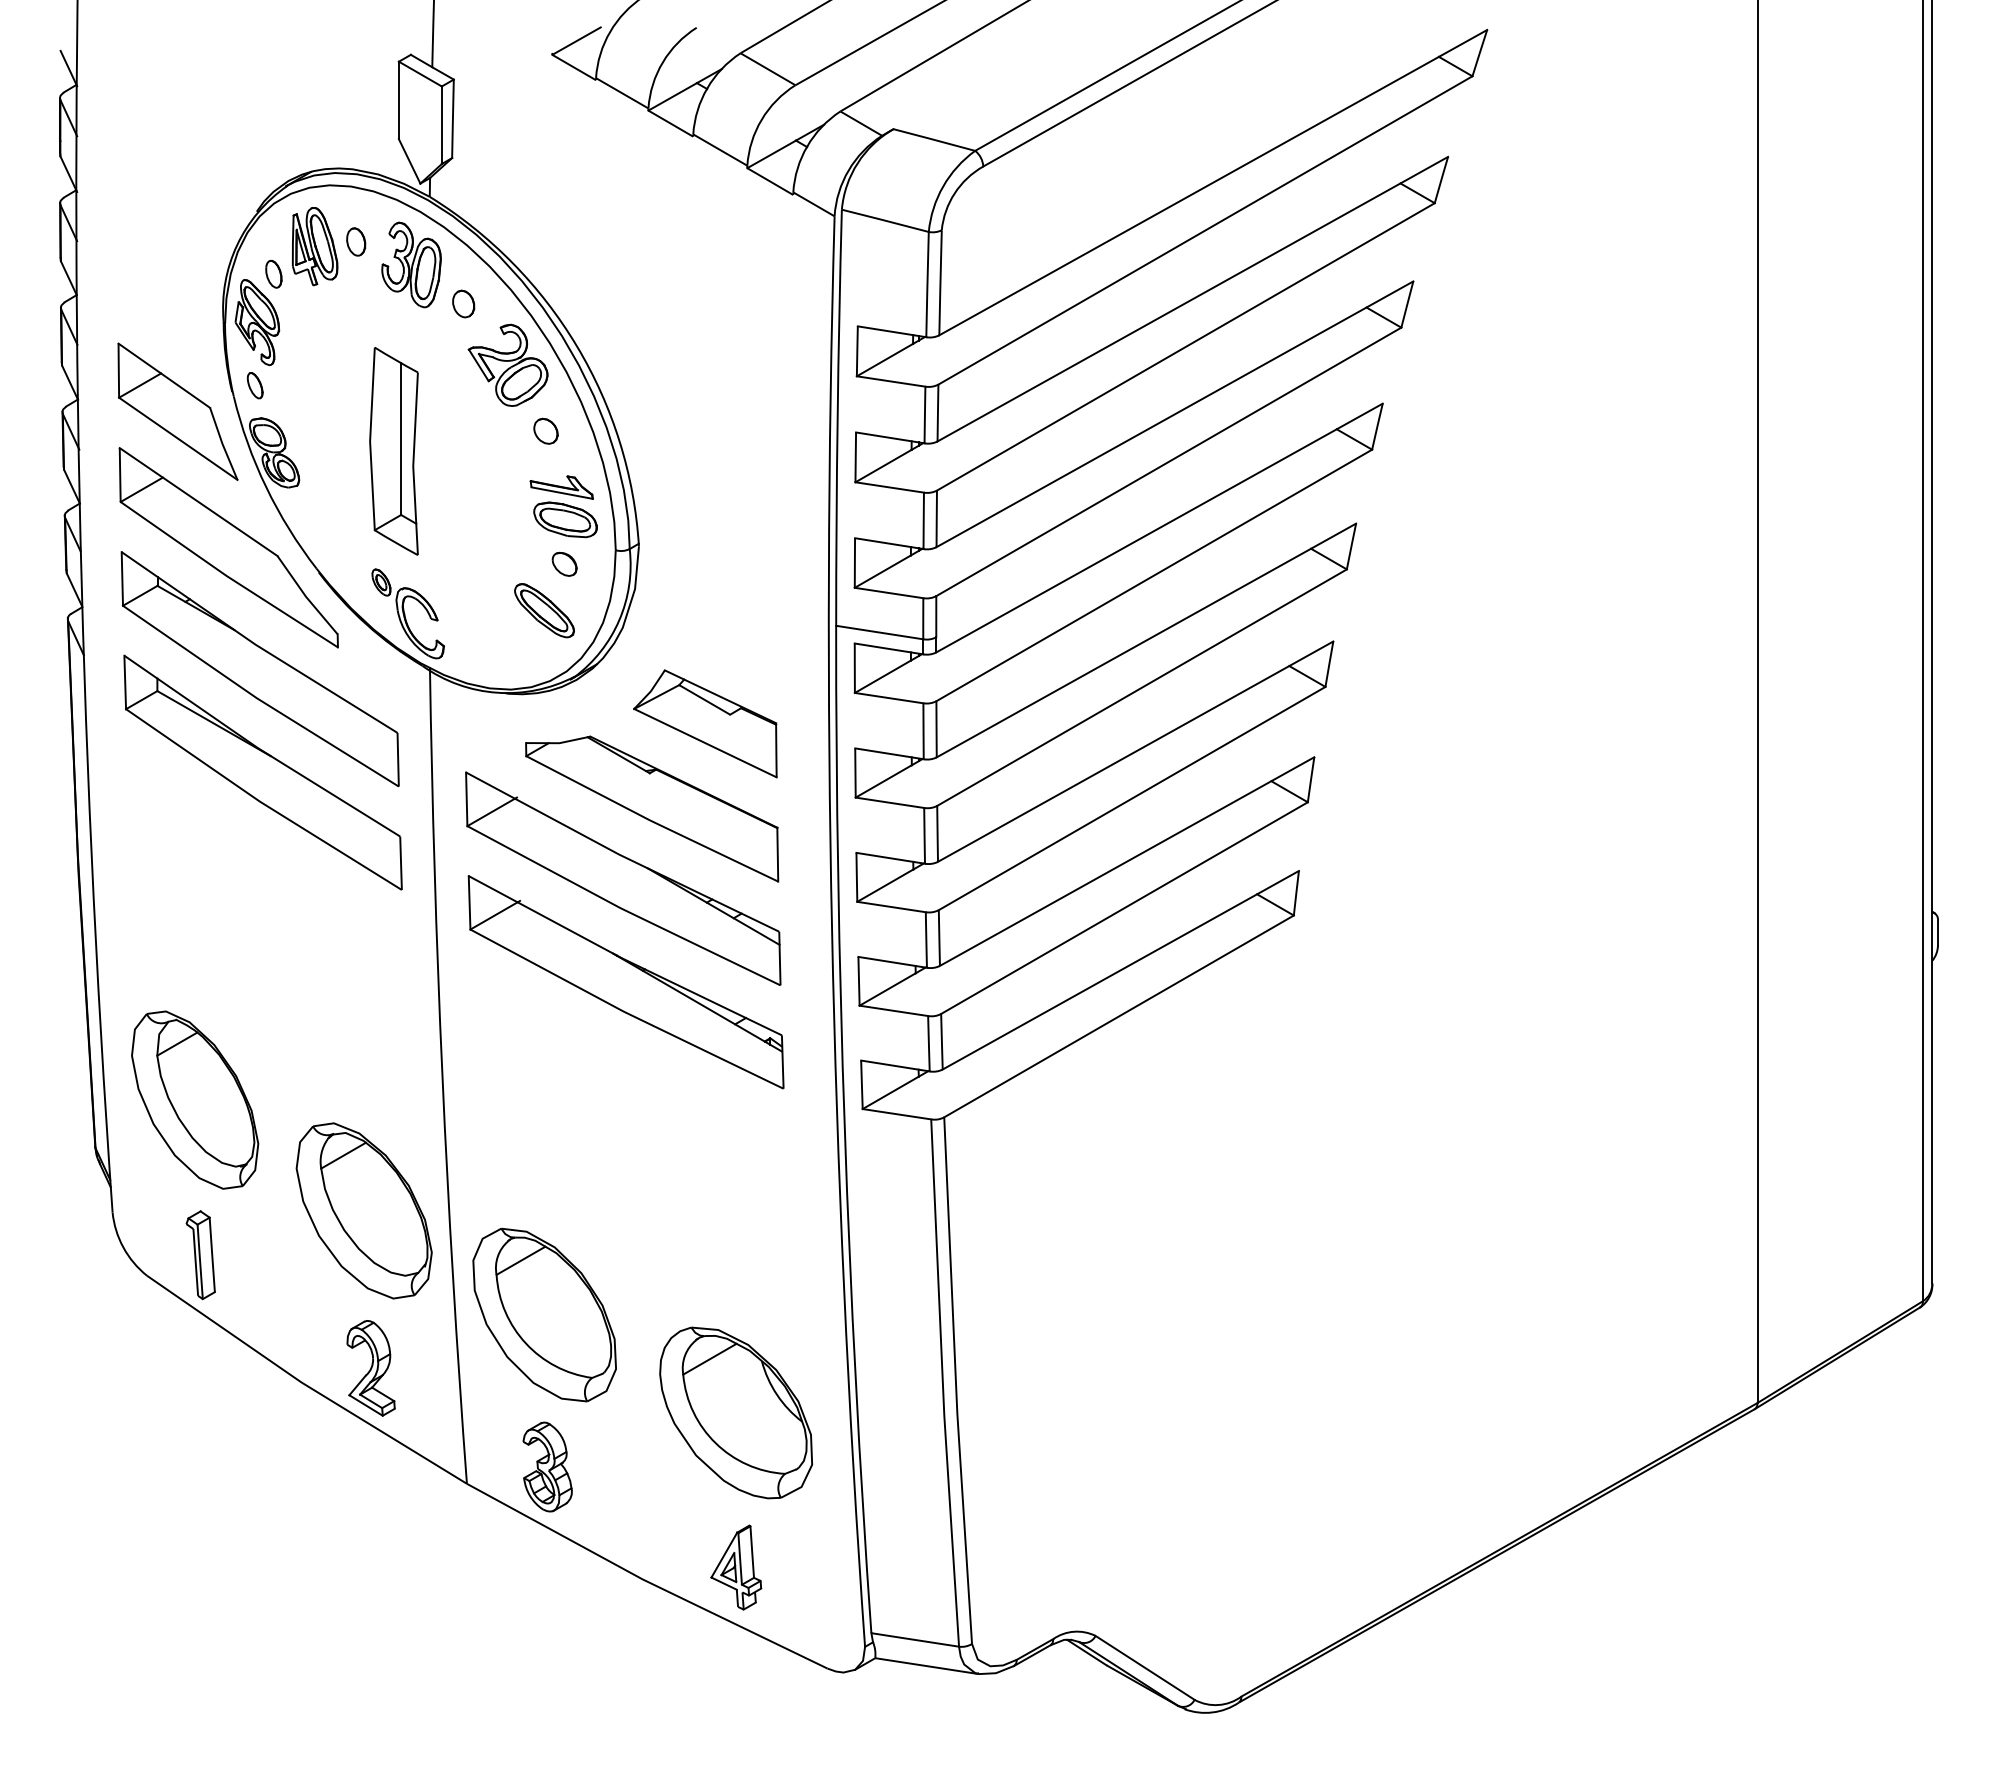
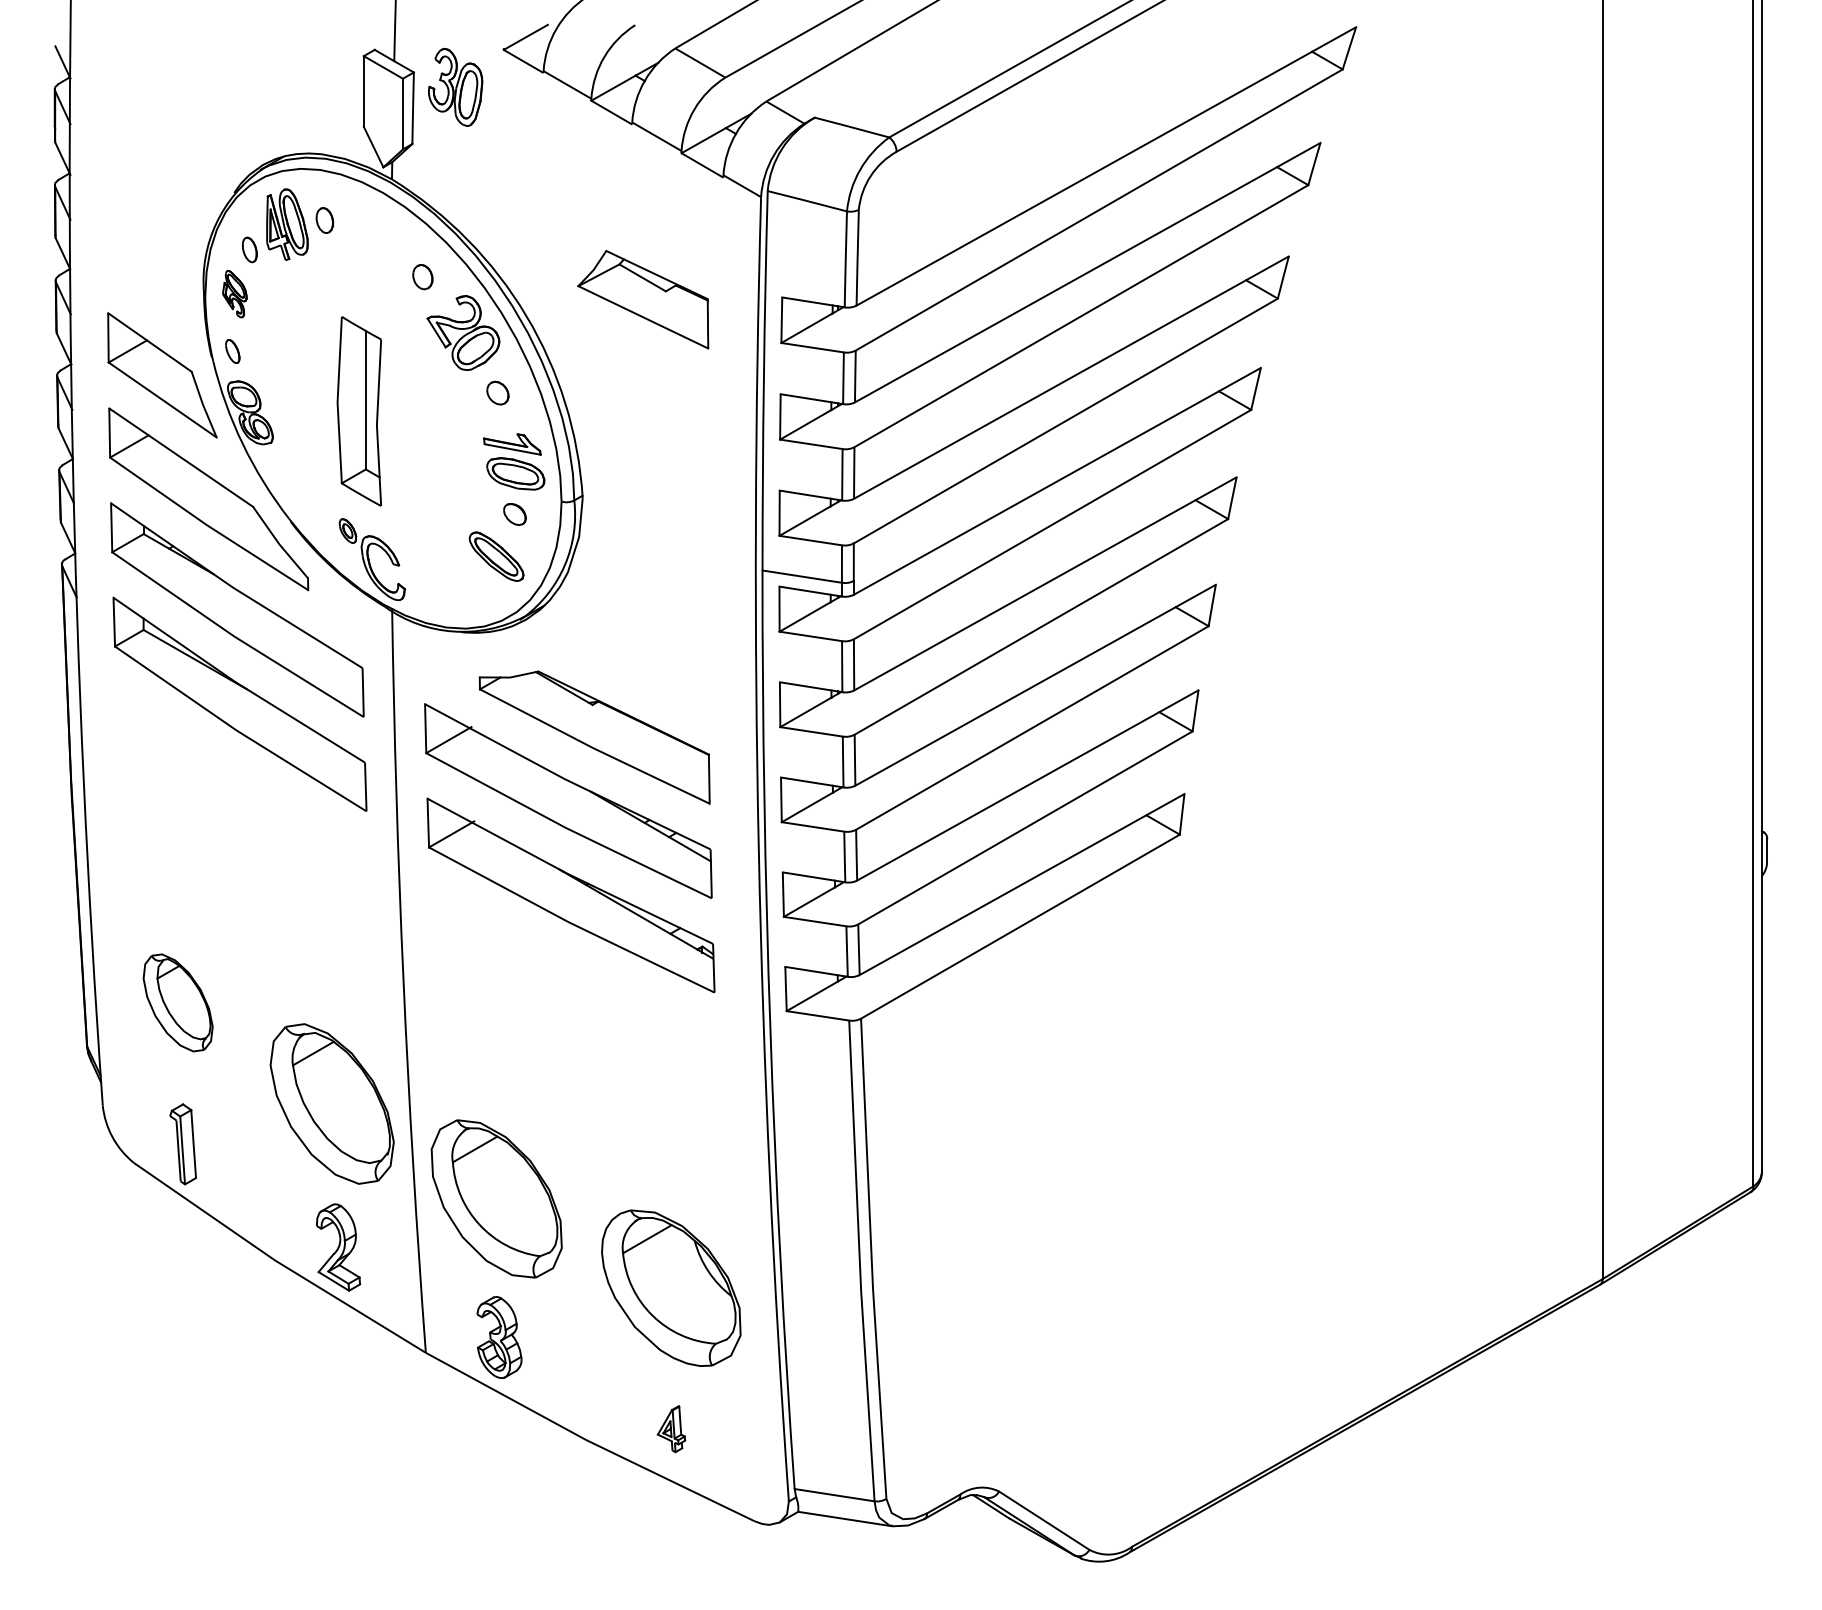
part: (411, 264) -> (455, 86), moved
part: (257, 322) -> (234, 293), size x0.6
part: (705, 723) -> (643, 299), moved
part: (195, 1099) -> (178, 1002), size x0.6
part: (736, 1567) -> (671, 1429), size x0.6

